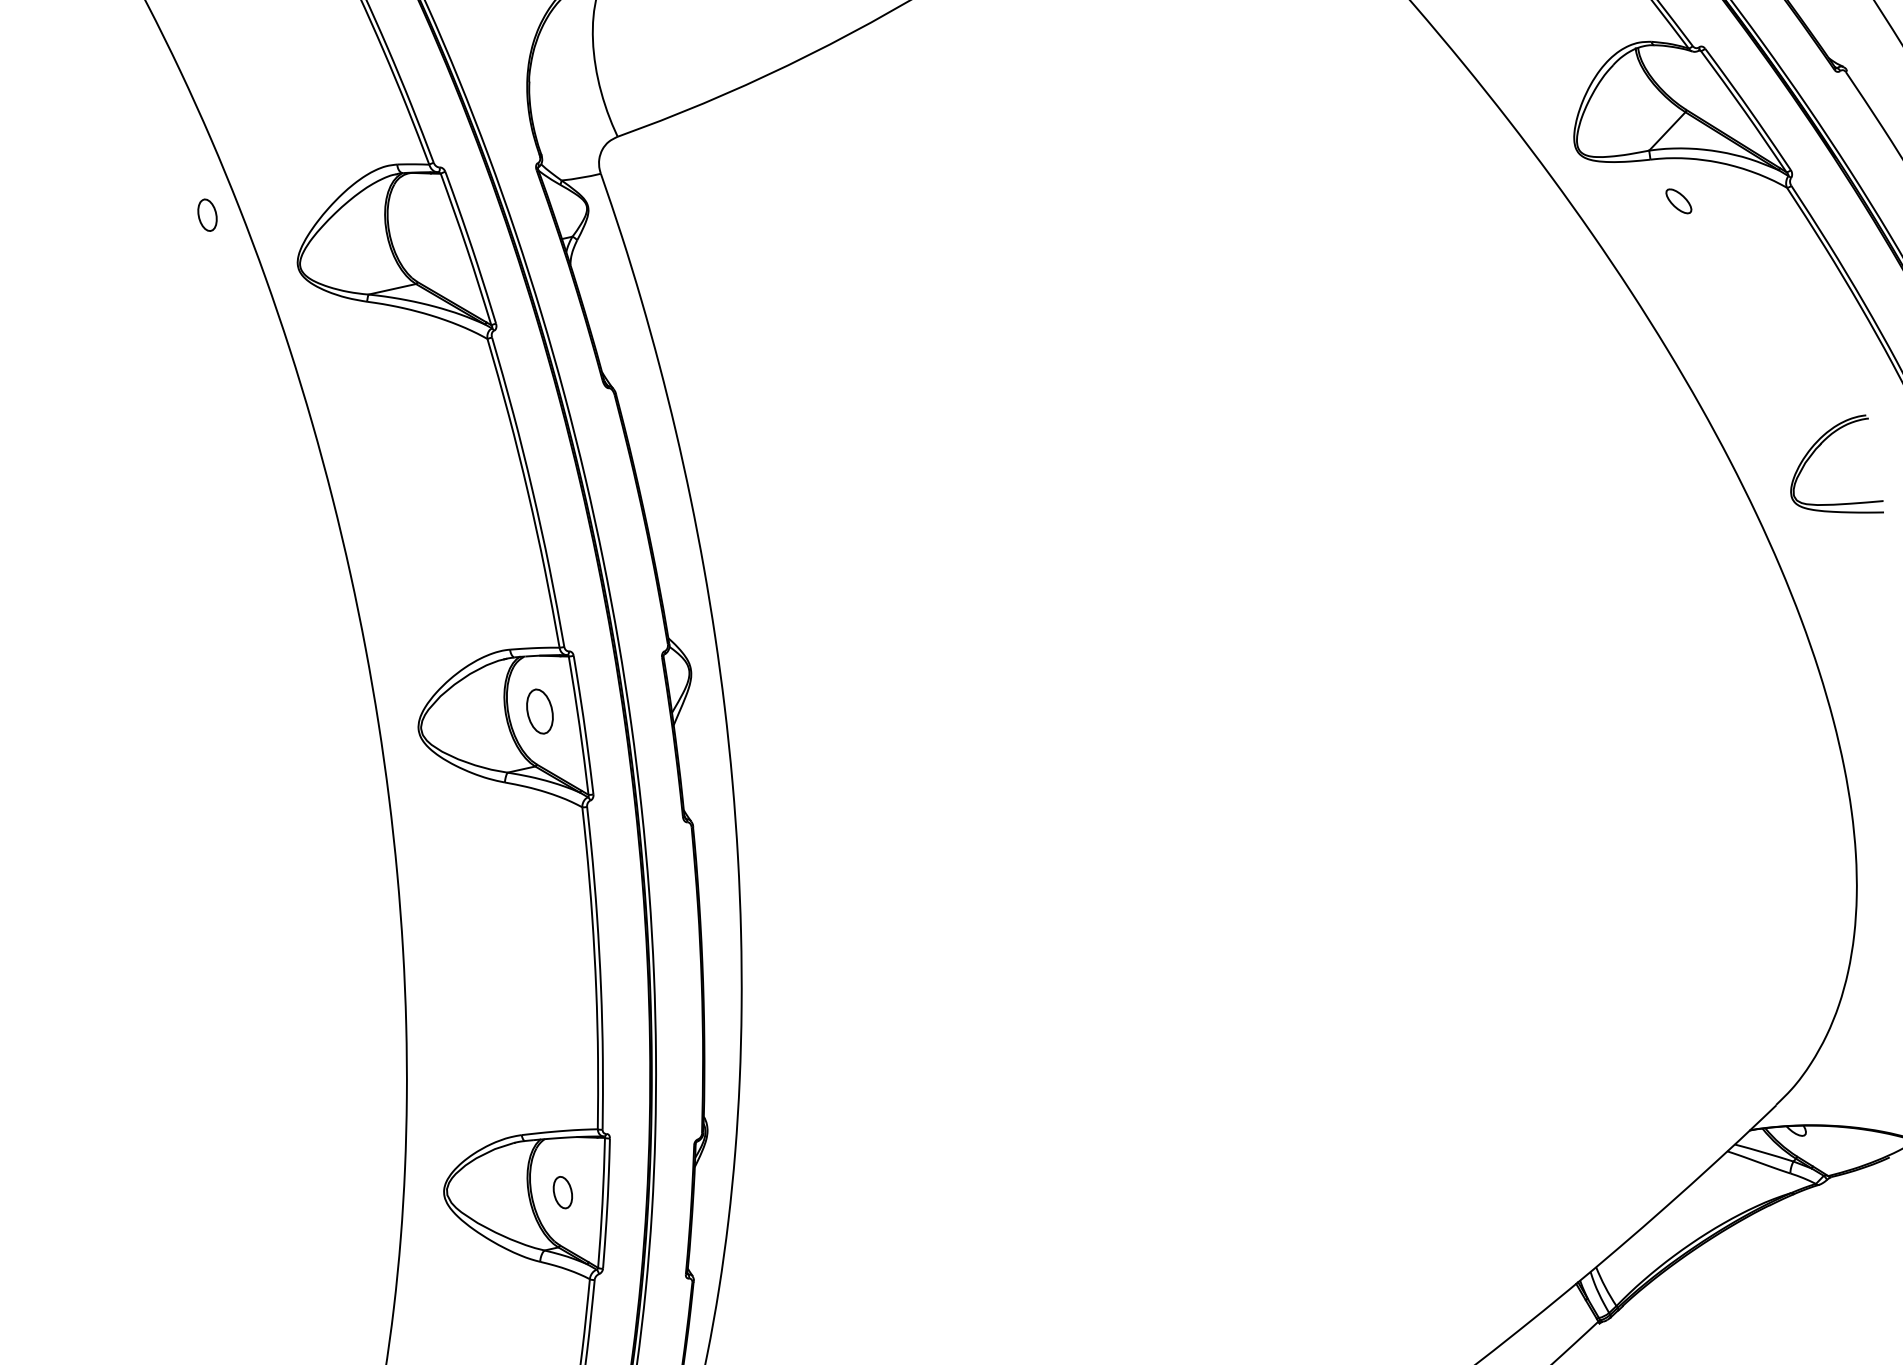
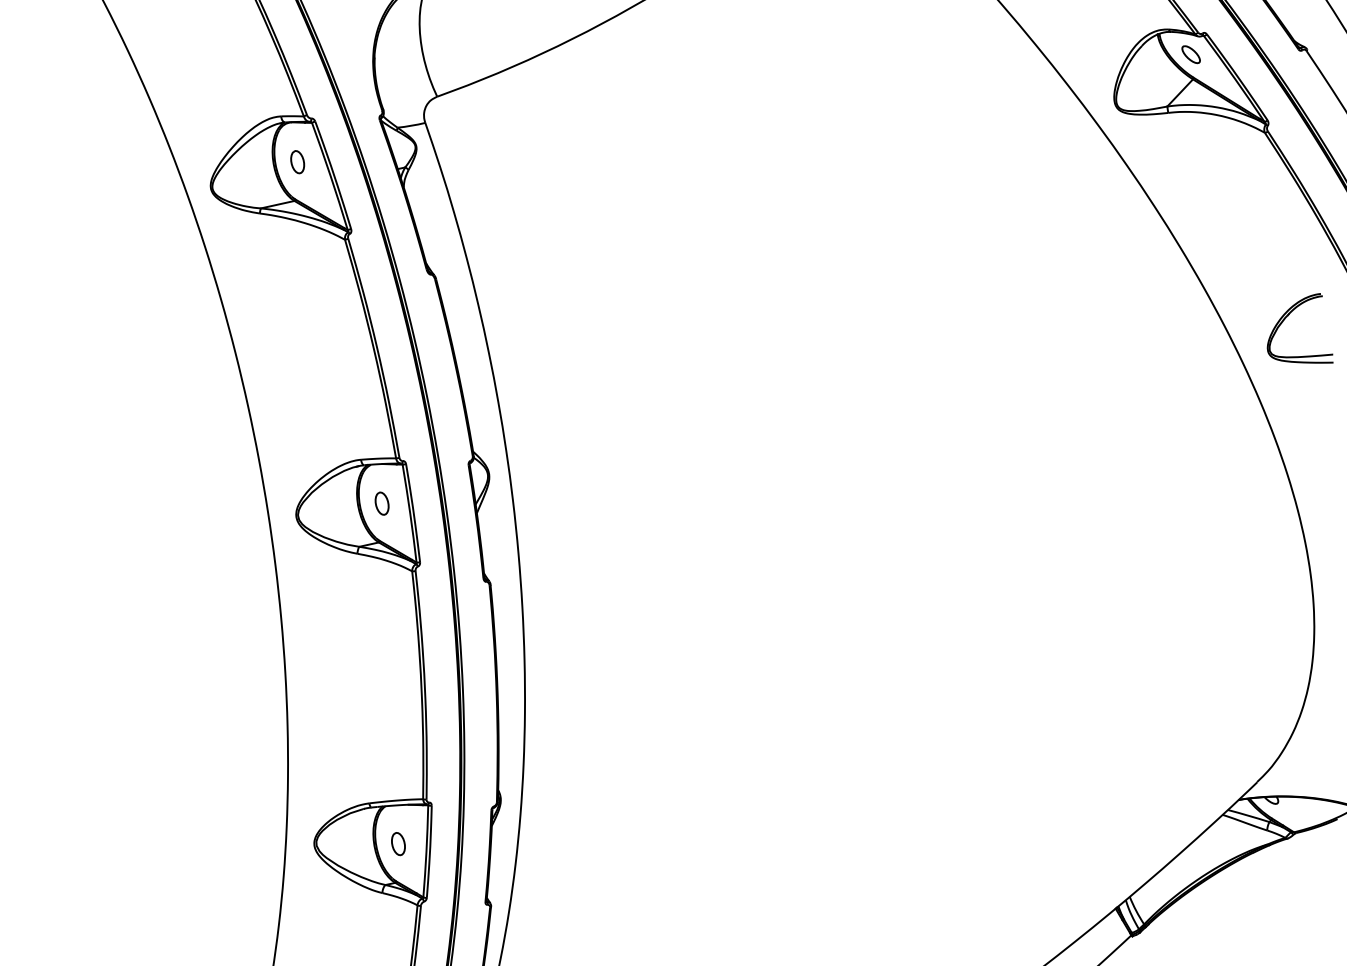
part: (1678, 201) -> (1190, 54), moved
part: (207, 214) -> (297, 161), moved
part: (539, 711) -> (381, 503), size x0.71

